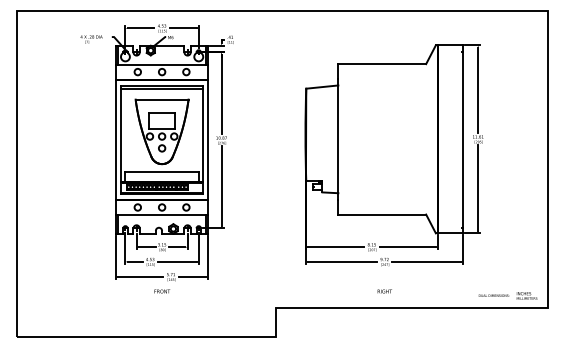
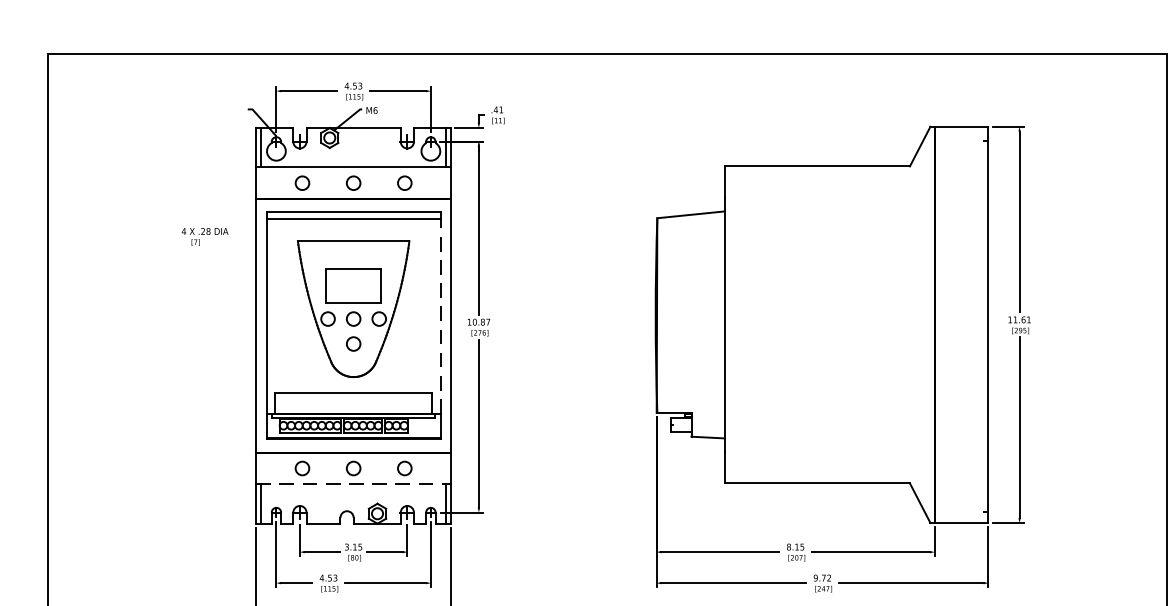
text: (91, 39) -> (204, 236), moved
line: (203, 134) -> (440, 314), solid -> dashed
line: (162, 215) -> (354, 485), solid -> dashed

